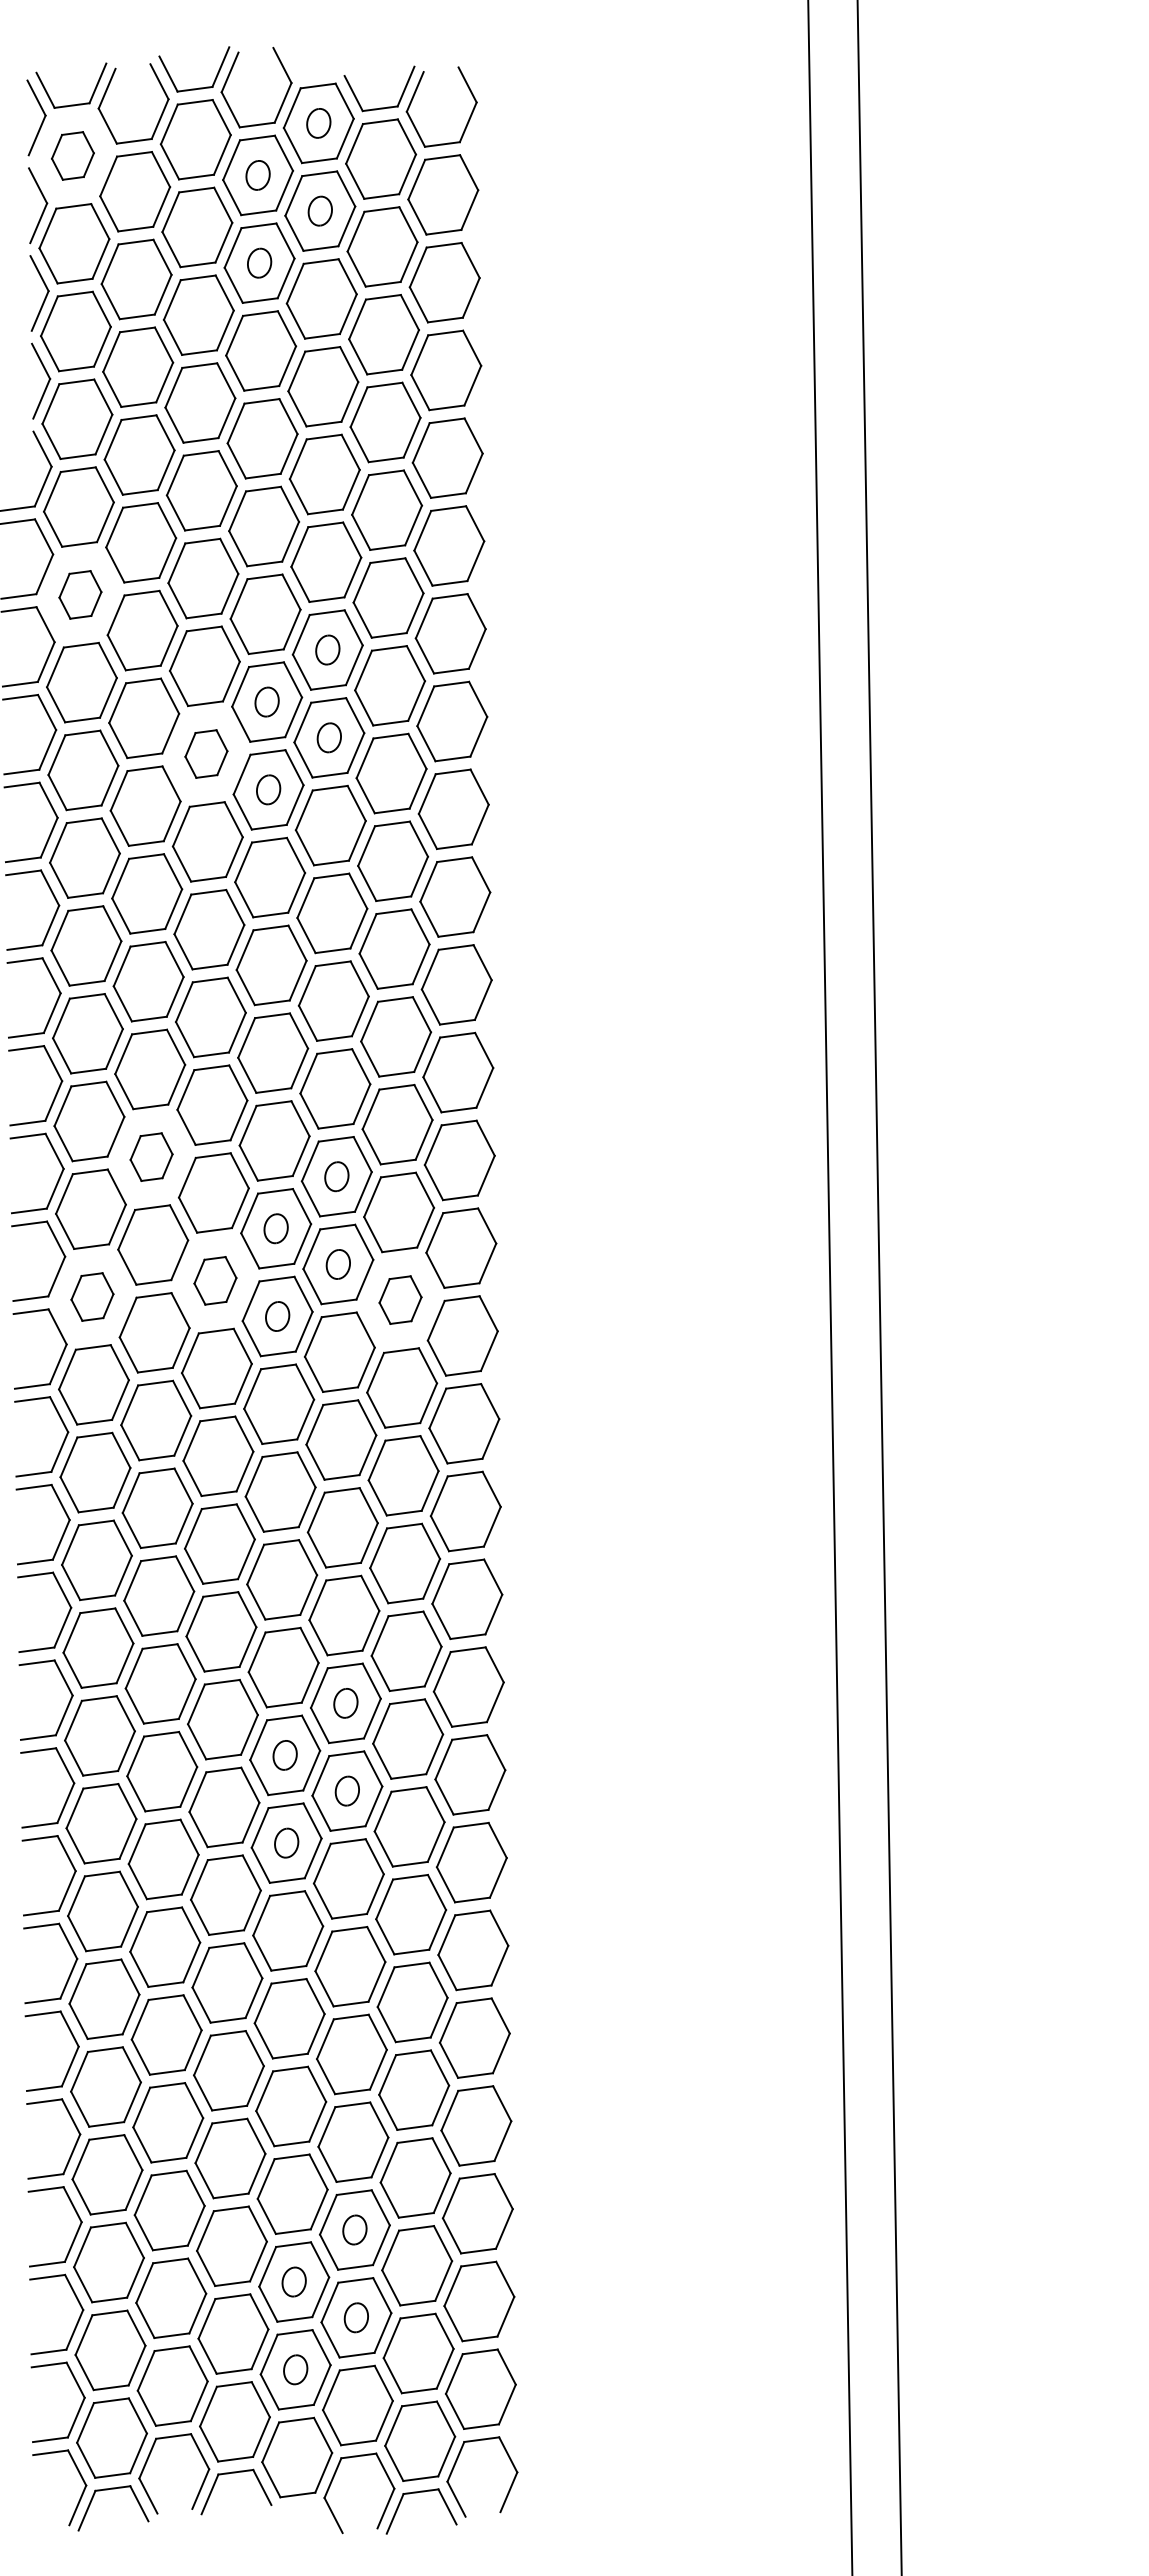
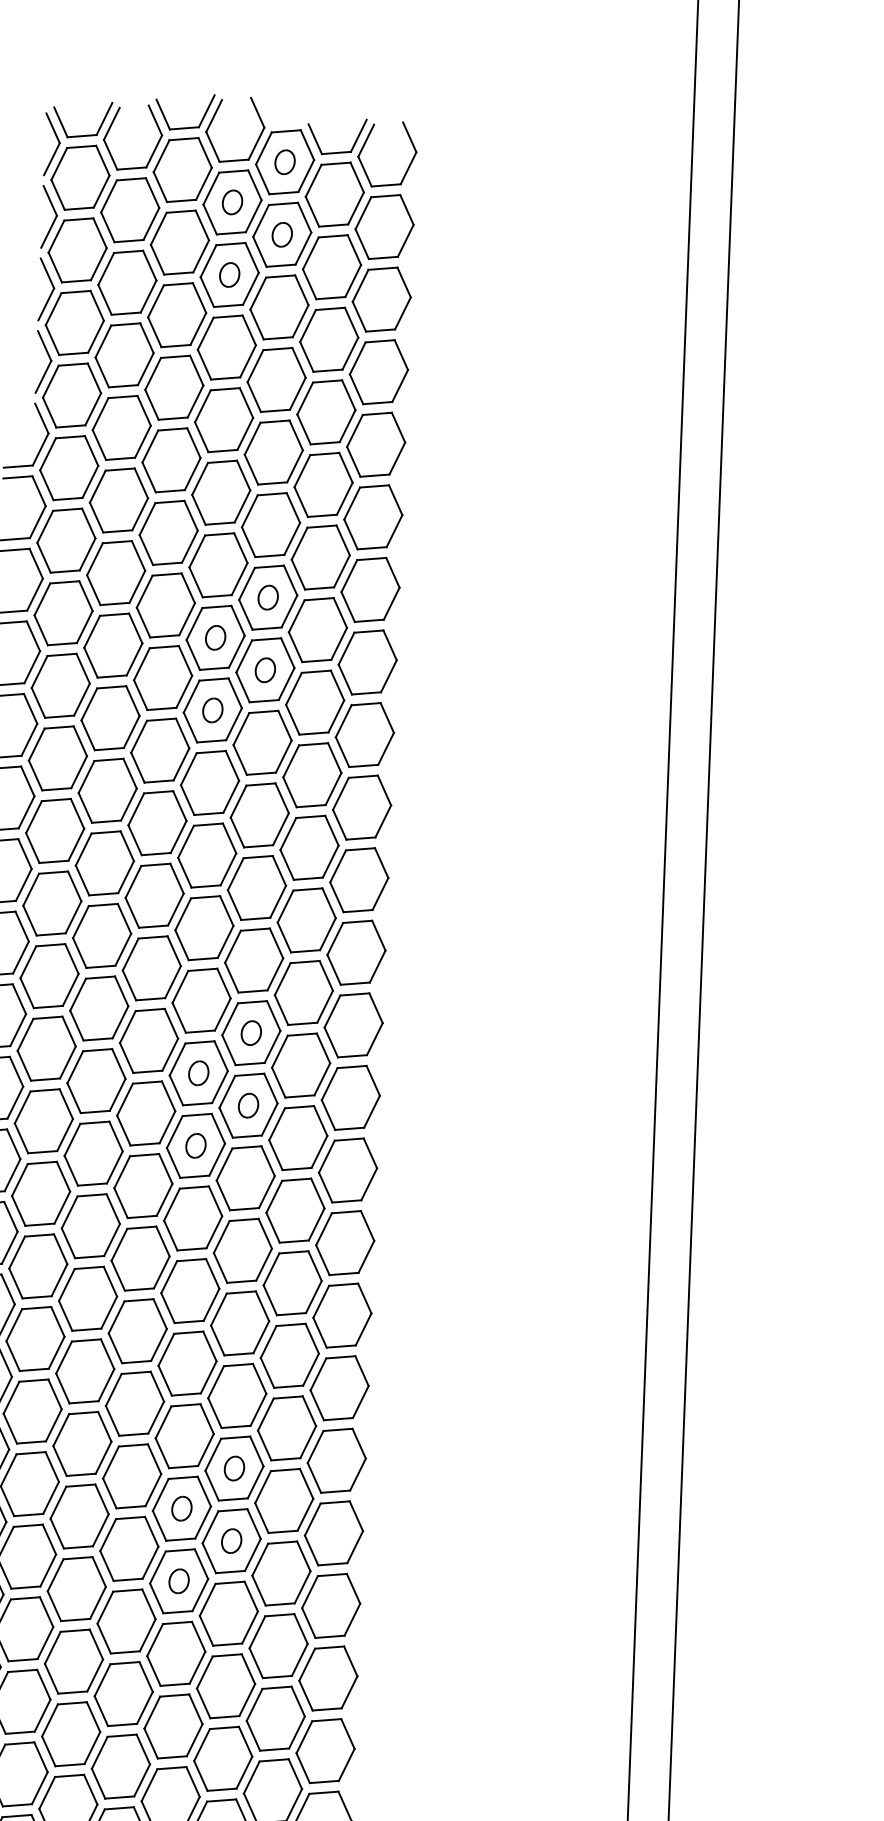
part: (72, 155) -> (80, 177), size x1.67
part: (80, 594) -> (66, 540), size x1.67
part: (206, 753) -> (163, 677), size x1.67
part: (151, 1156) -> (99, 1007), size x1.67
part: (215, 1280) -> (146, 1113), size x1.67
part: (92, 1296) -> (43, 1120), size x1.67
part: (400, 1299) -> (298, 1137), size x1.67

